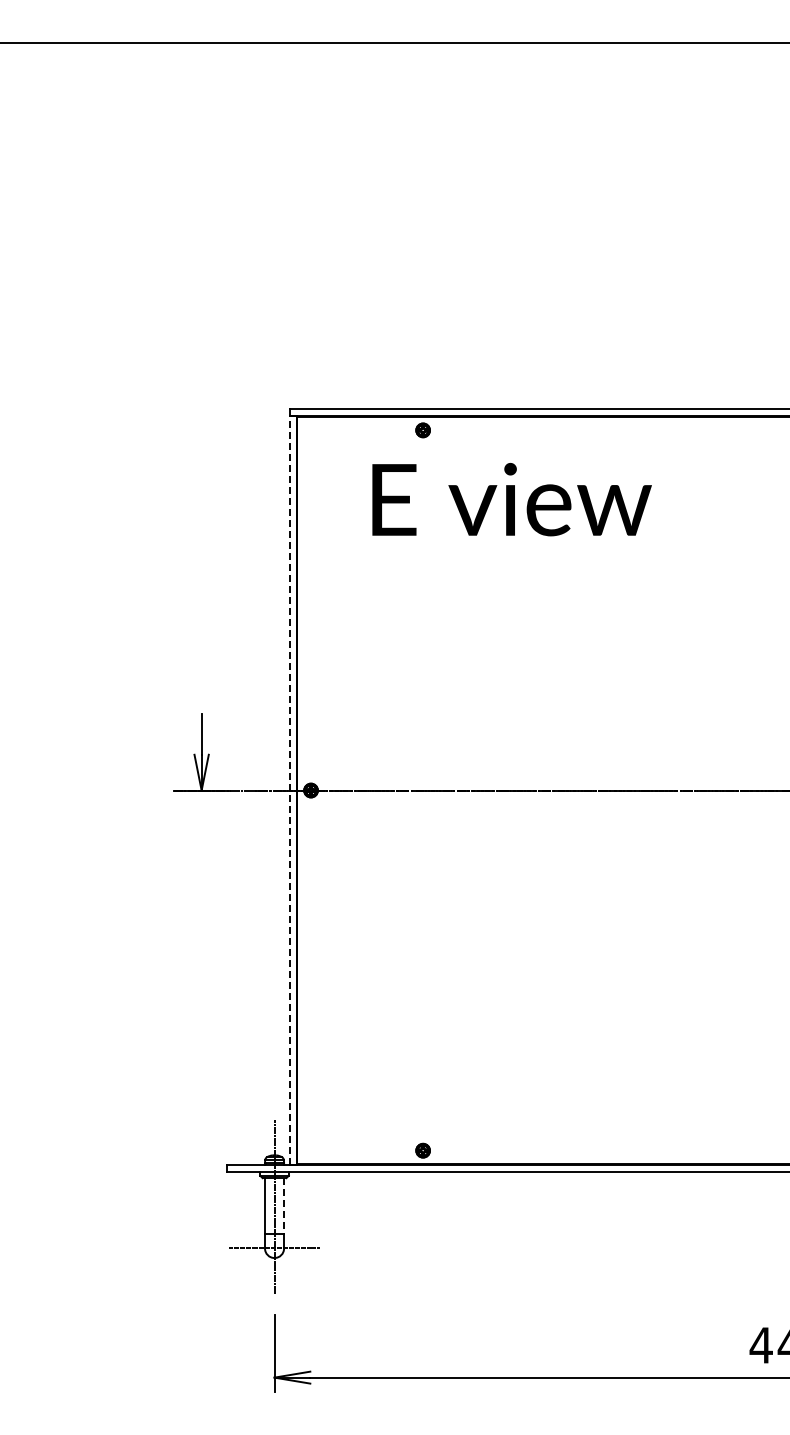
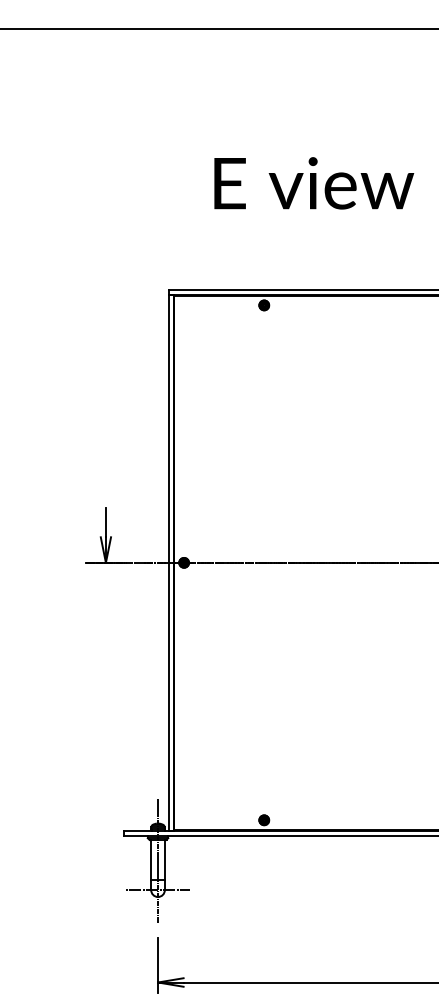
text: (511, 499) -> (313, 183), moved
line: (289, 790) -> (168, 562), dashed -> solid
line: (284, 1206) -> (165, 860), dashed -> solid

